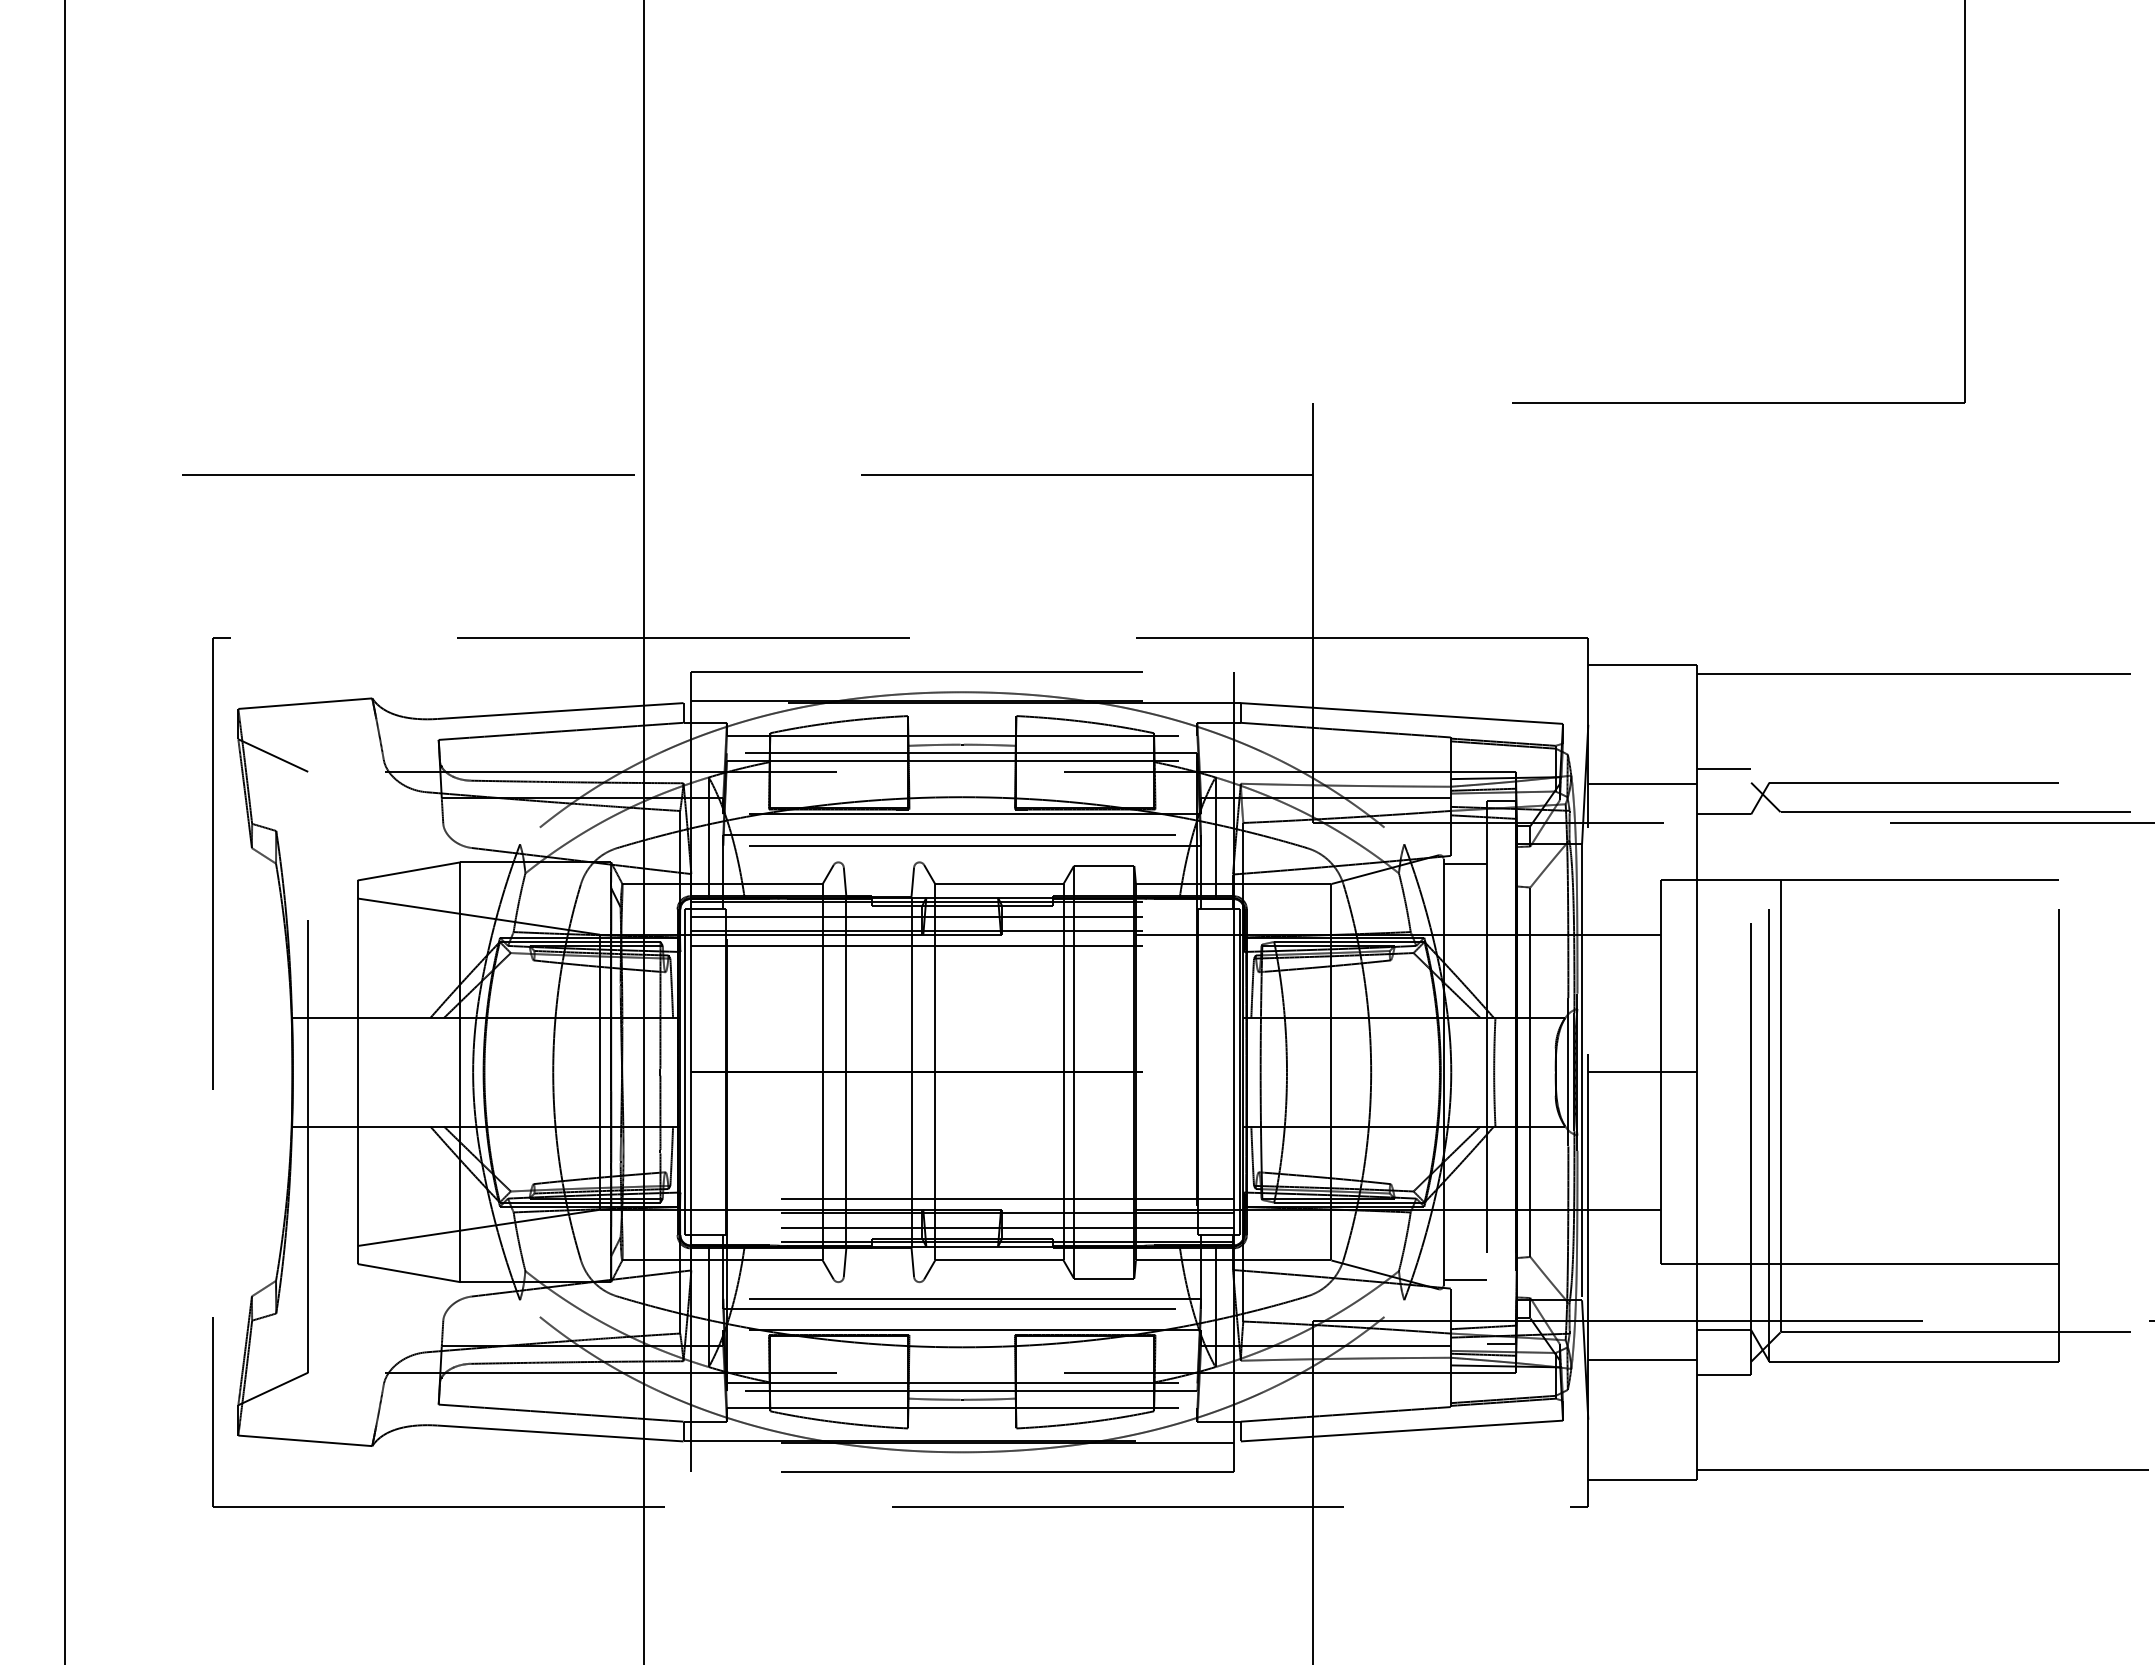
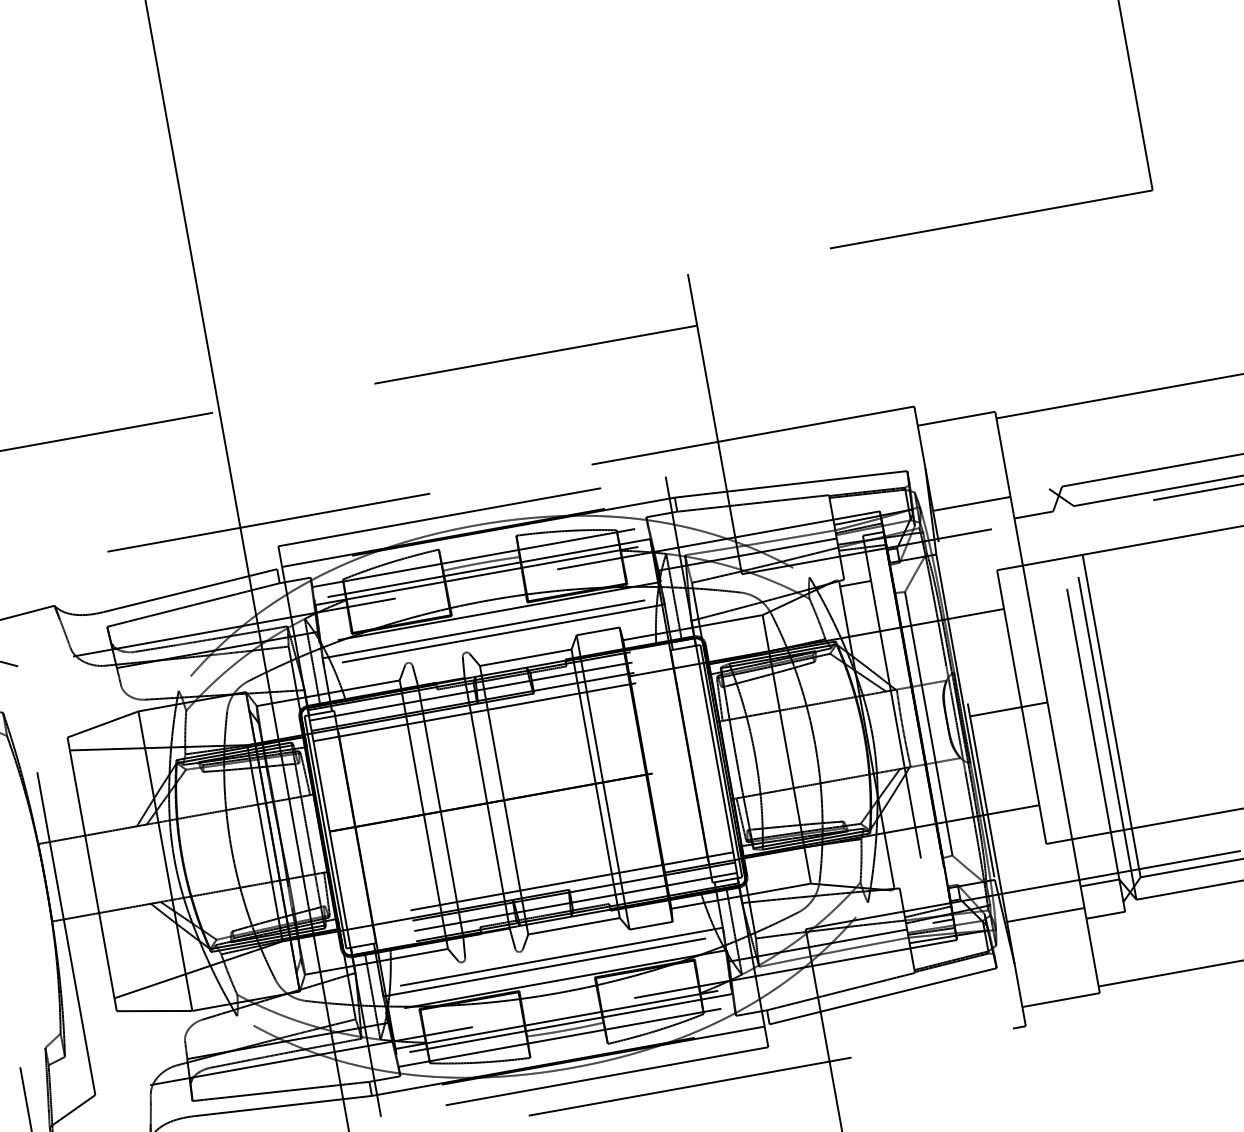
line: (1723, 769) -> (1027, 483), removed
line: (1464, 1280) -> (908, 880), removed

